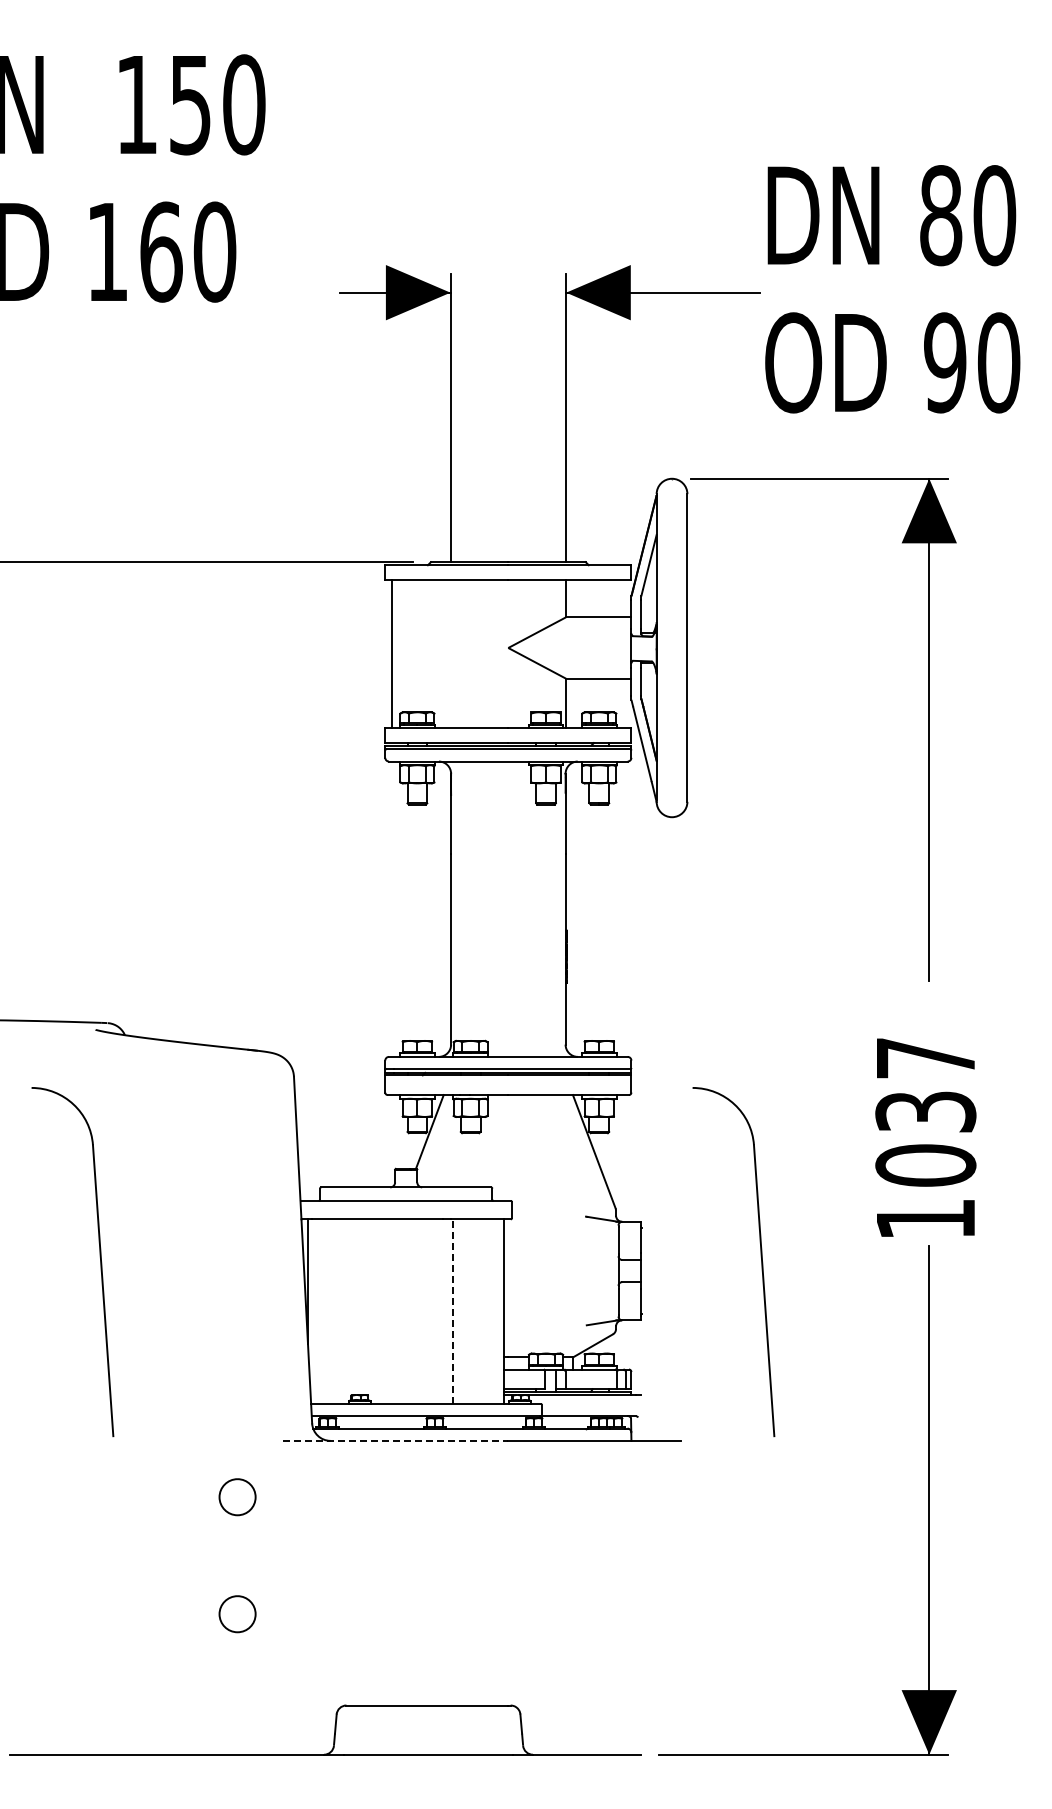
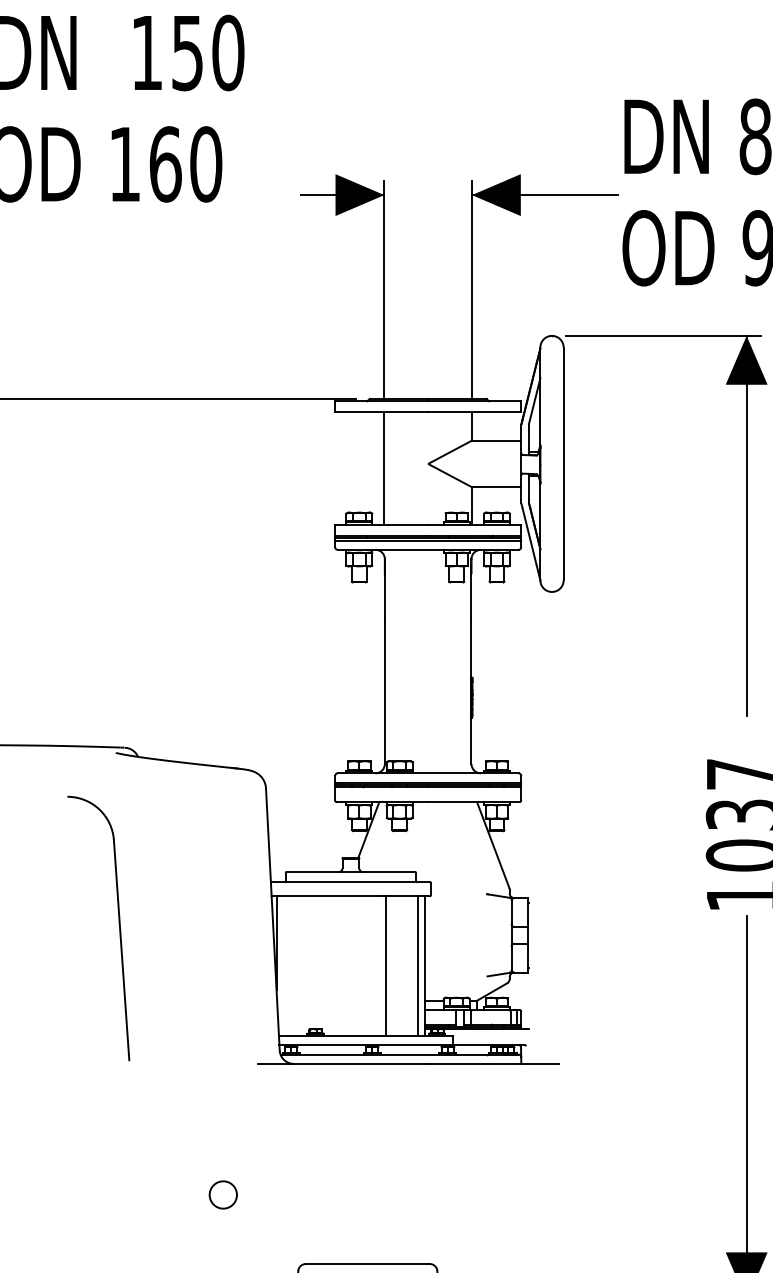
line: (391, 654) -> (384, 468), moved
part: (760, 1257) -> (618, 925), removed
line: (452, 1311) -> (385, 965), dashed -> solid
line: (494, 1311) -> (417, 965), added
line: (395, 1440) -> (342, 1063), dashed -> solid
part: (237, 1497) -> (223, 1106), removed

